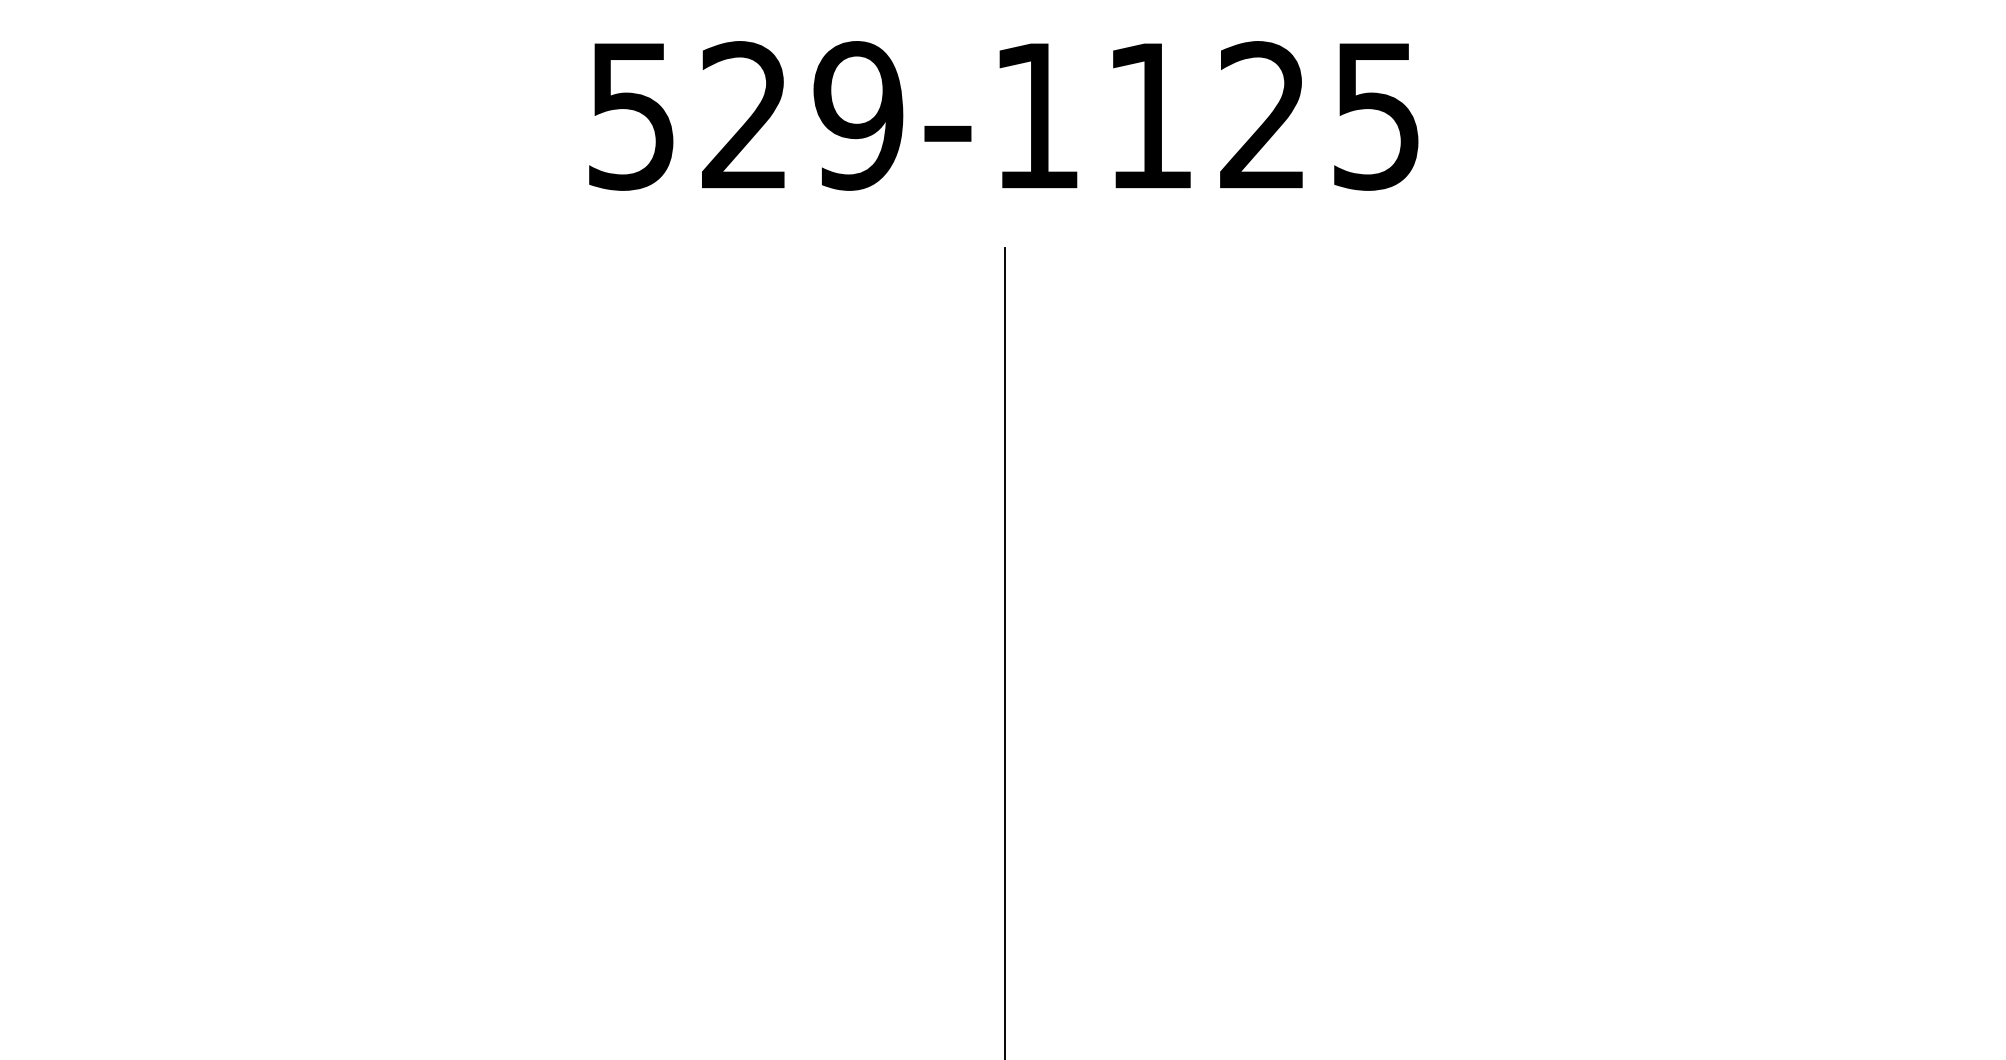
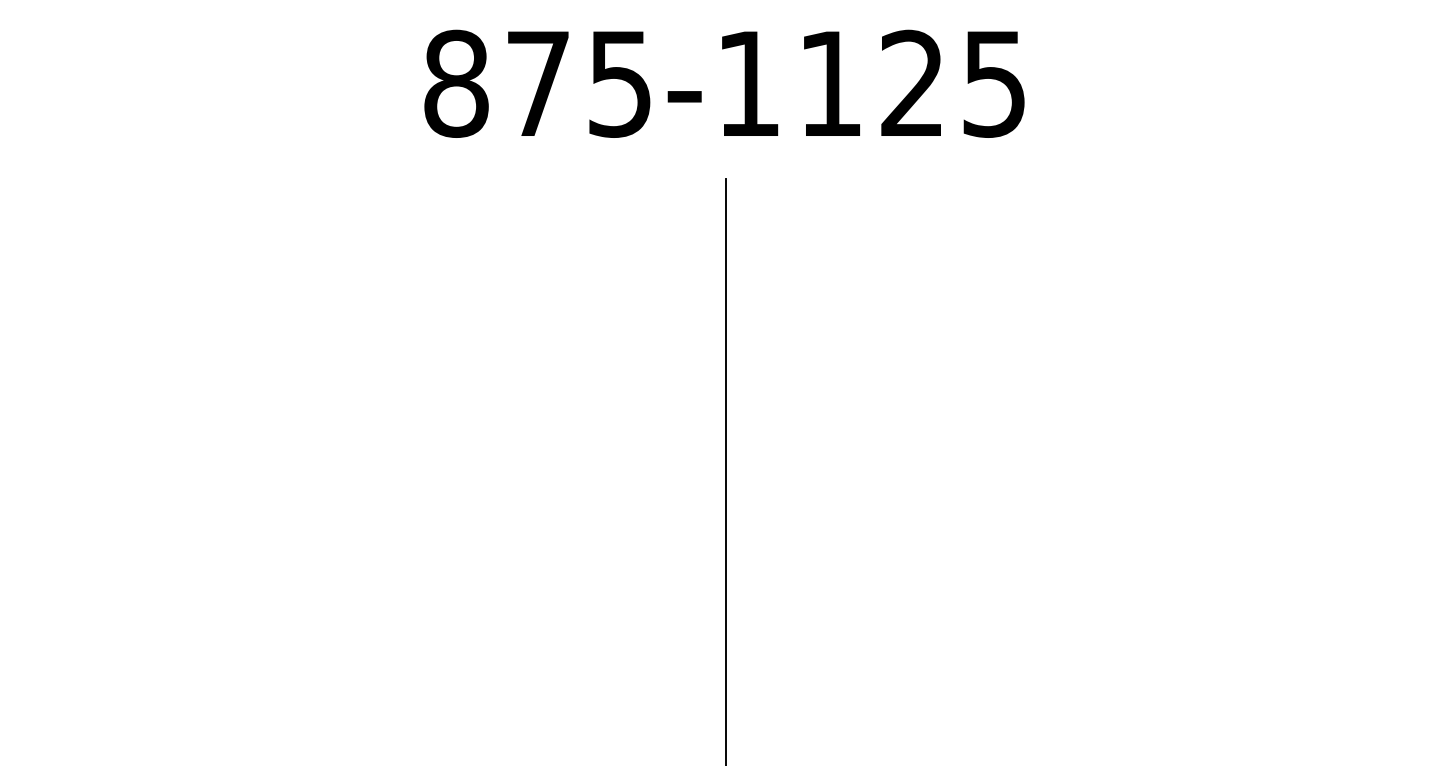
text: (745, 115) -> (538, 83), 529-1125 -> 875-1125

